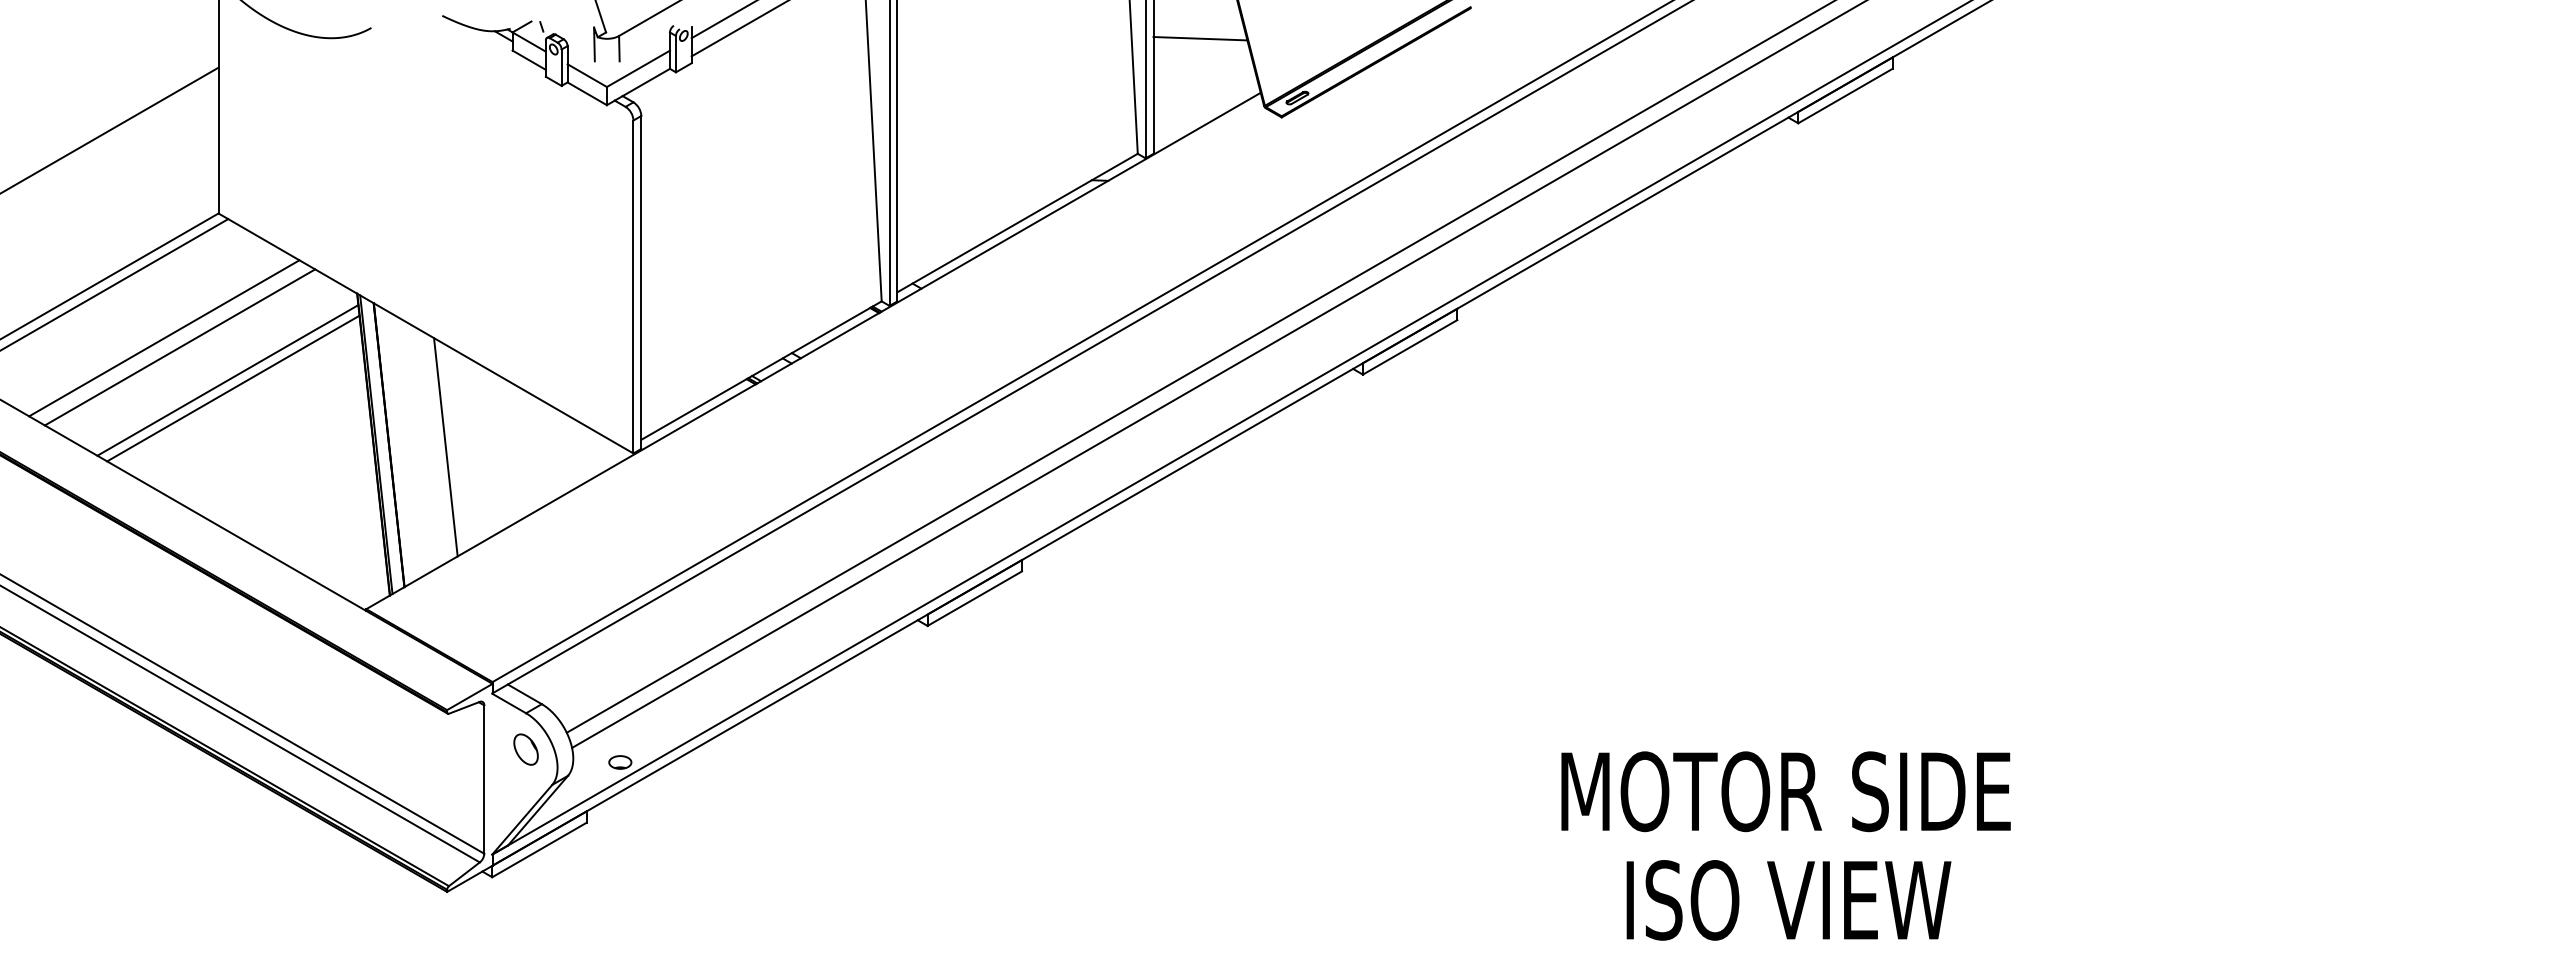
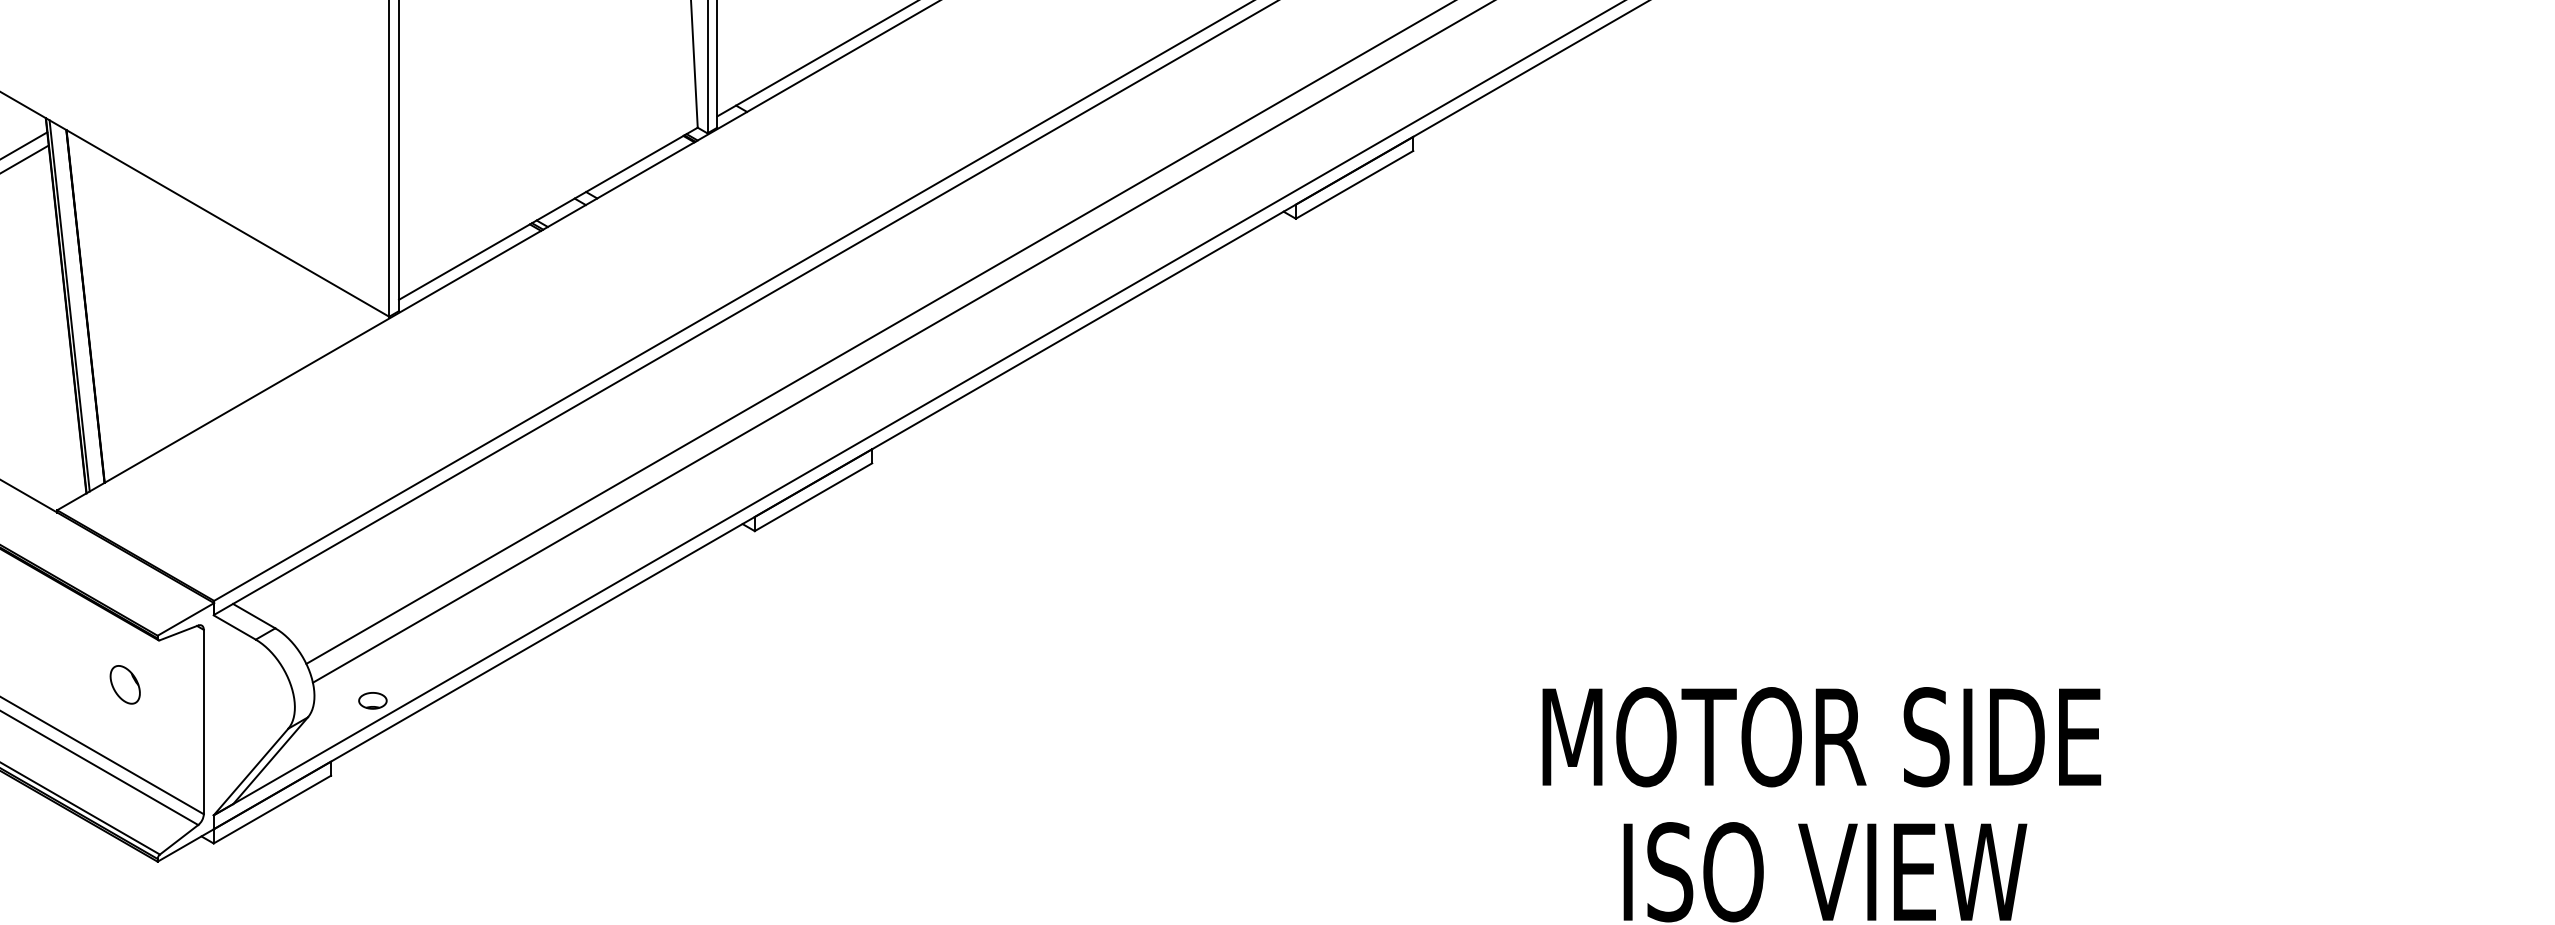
line: (445, 447) -> (155, 309), removed
part: (525, 749) -> (124, 684), moved

